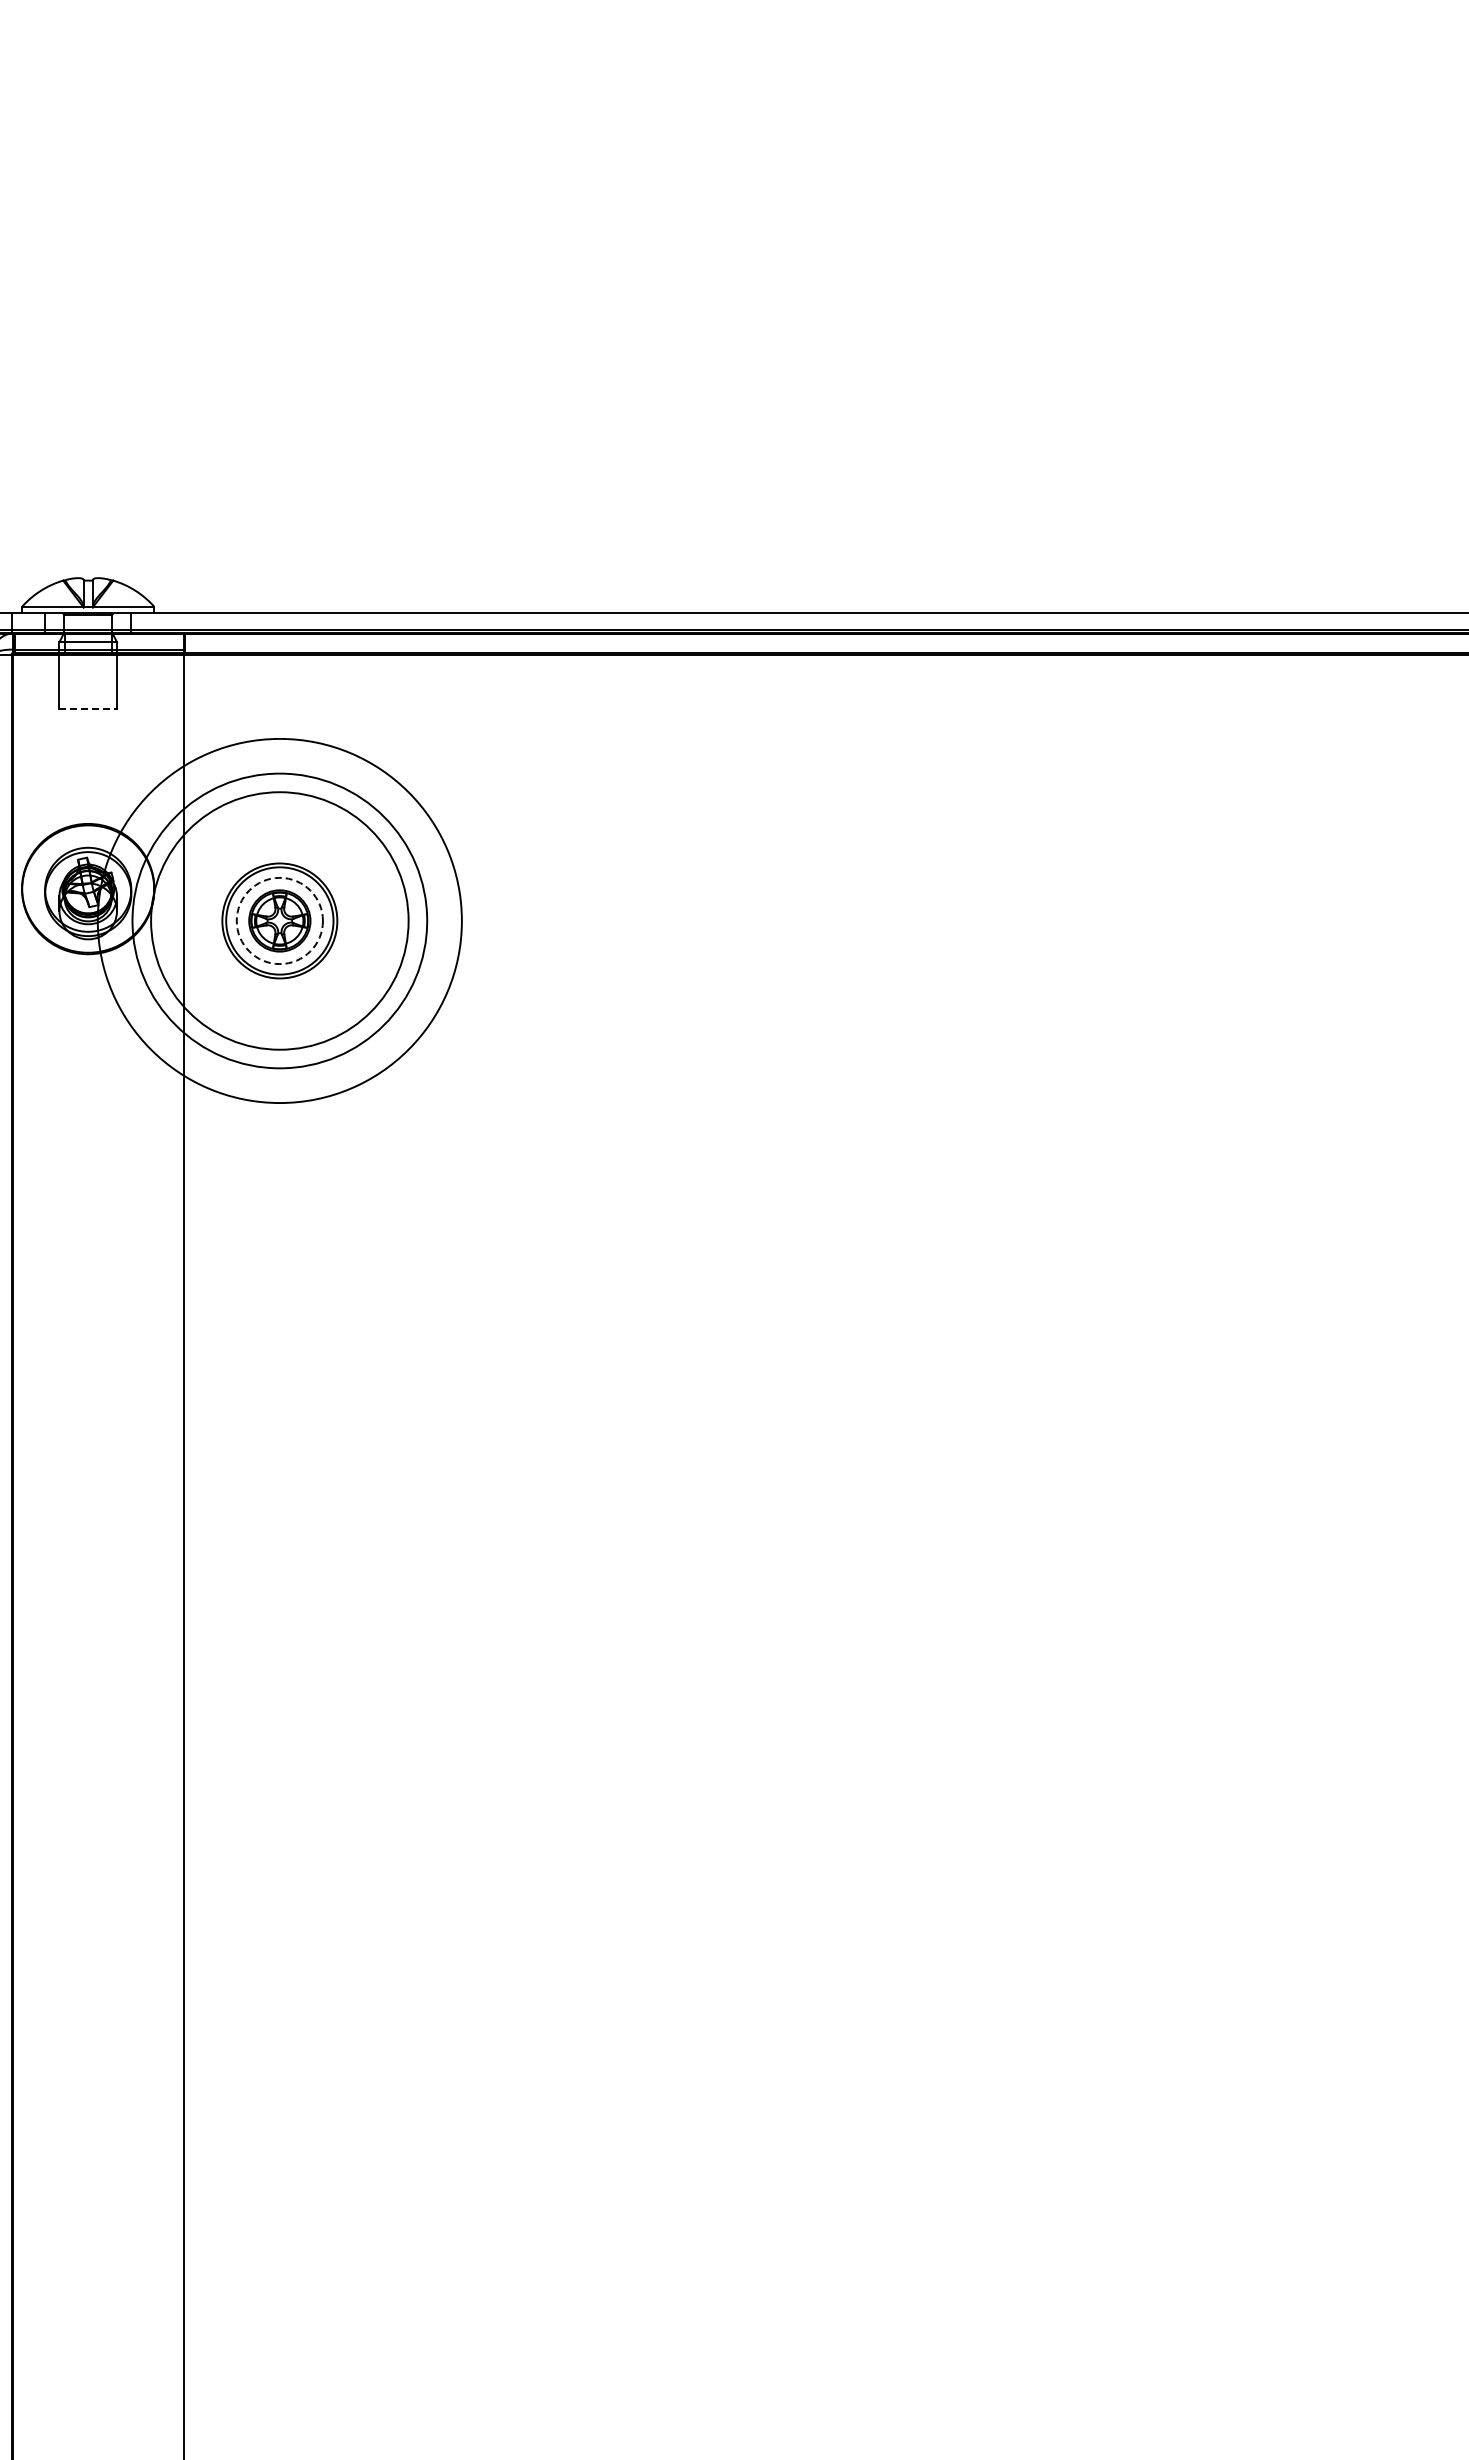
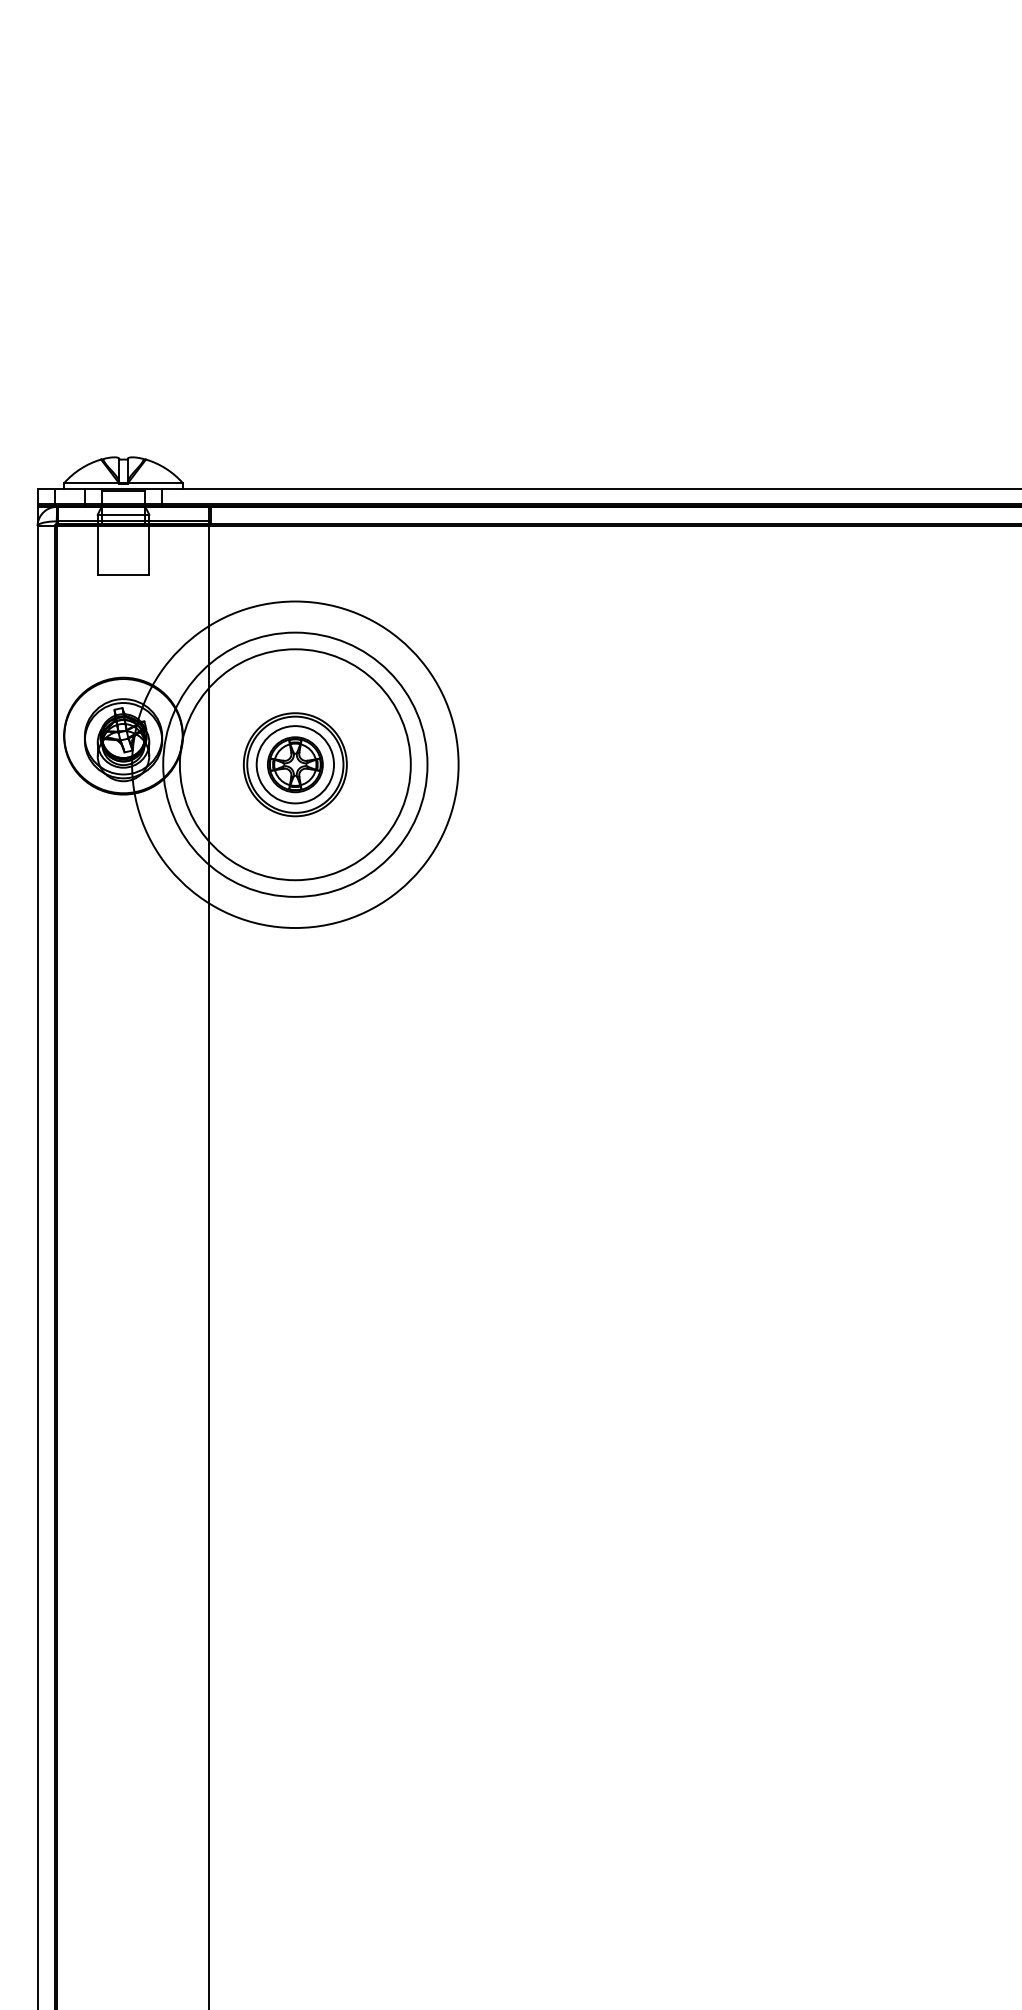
line: (88, 709) -> (123, 575), dashed -> solid
circle: (279, 920) -> (295, 764), dashed -> solid

